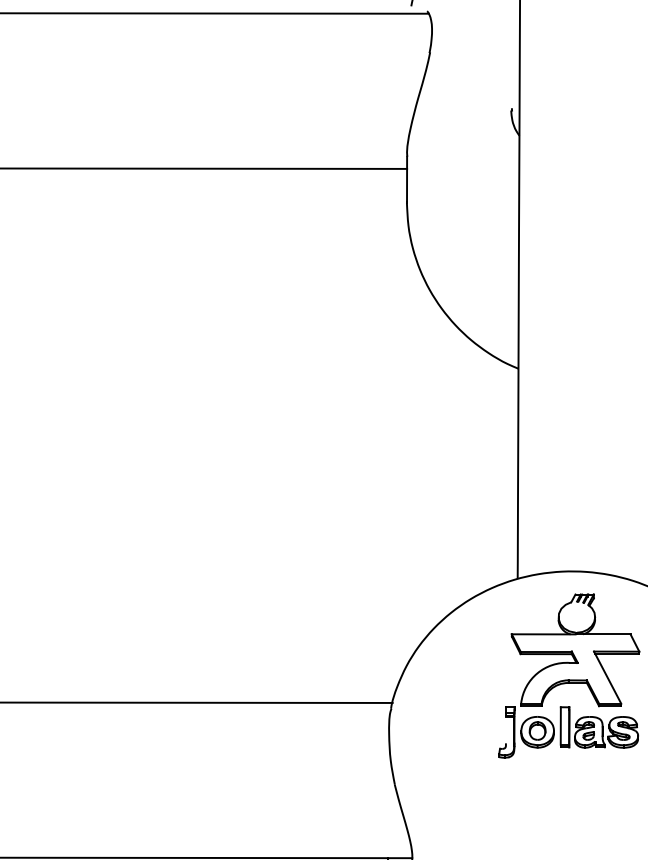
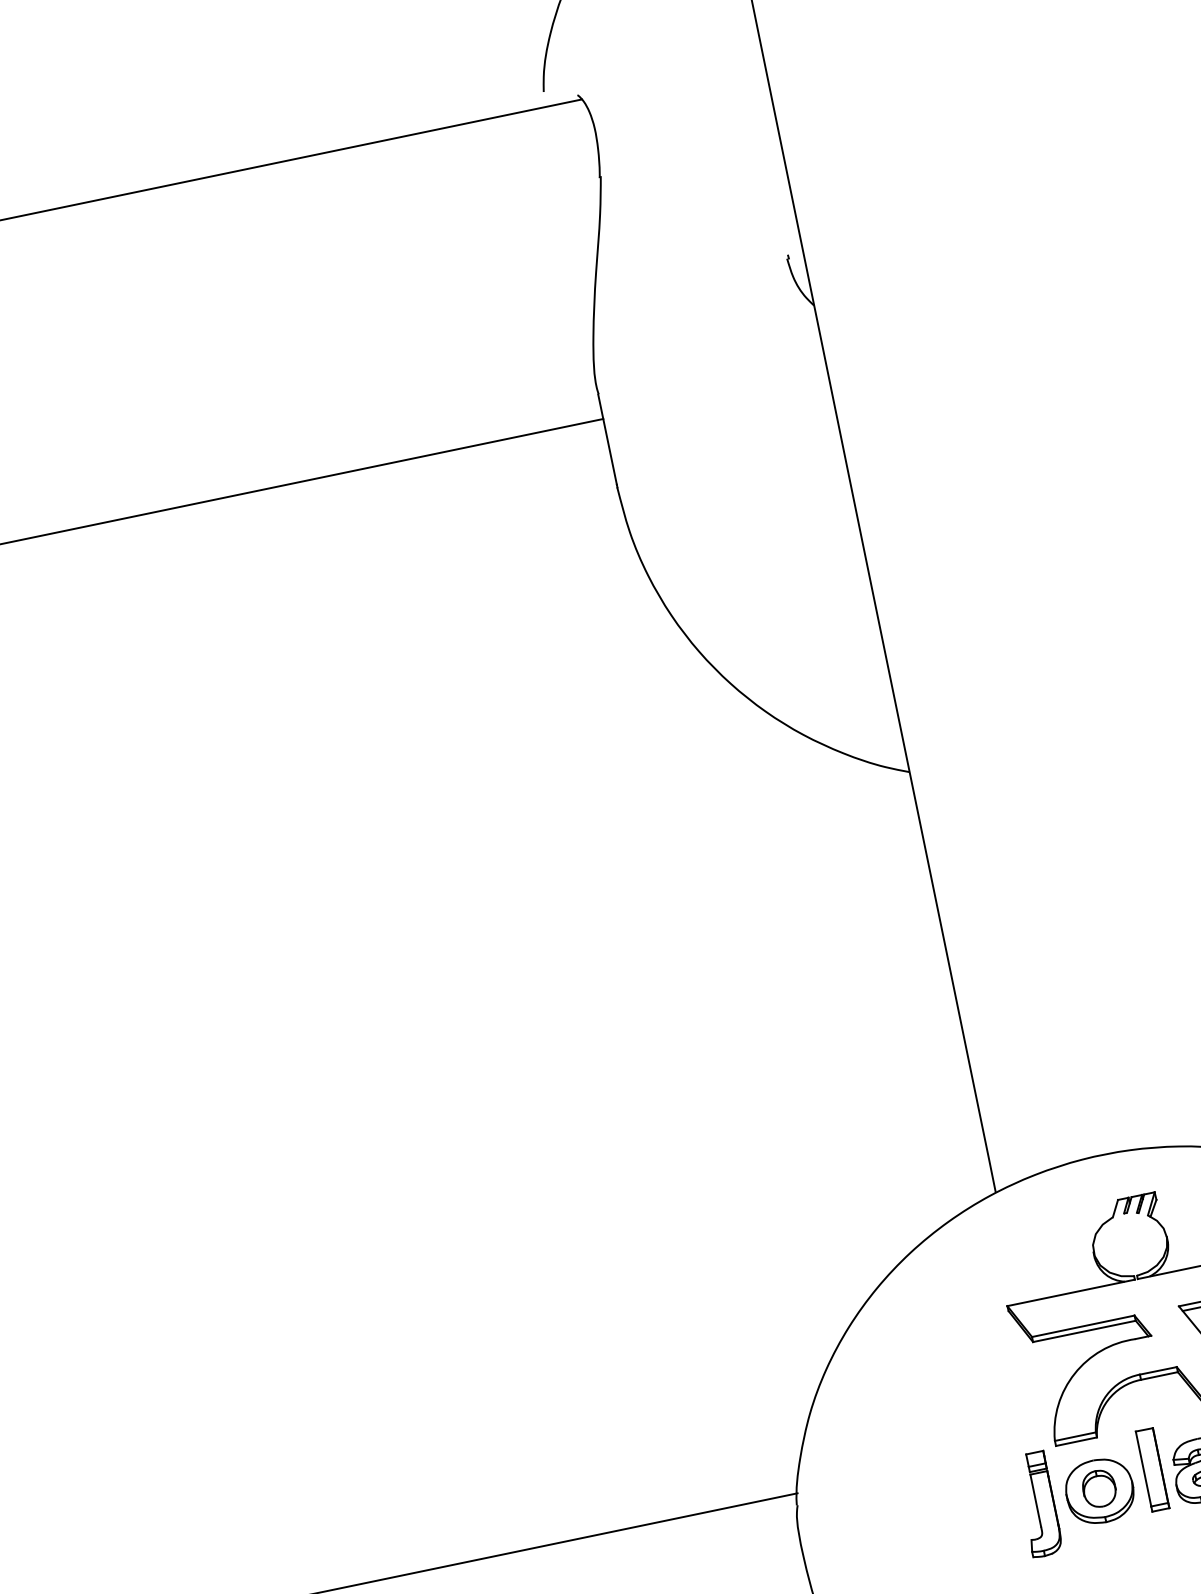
line: (505, 730) -> (1034, 1501), added

